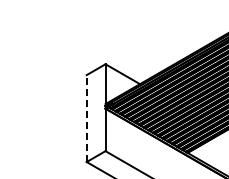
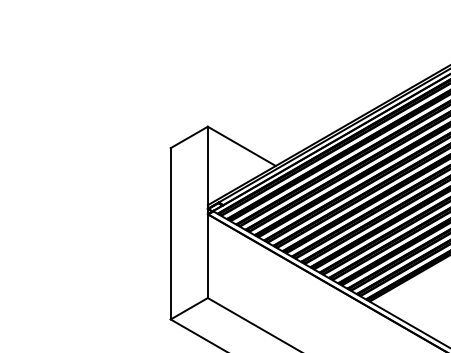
line: (86, 118) -> (170, 233), dashed -> solid

